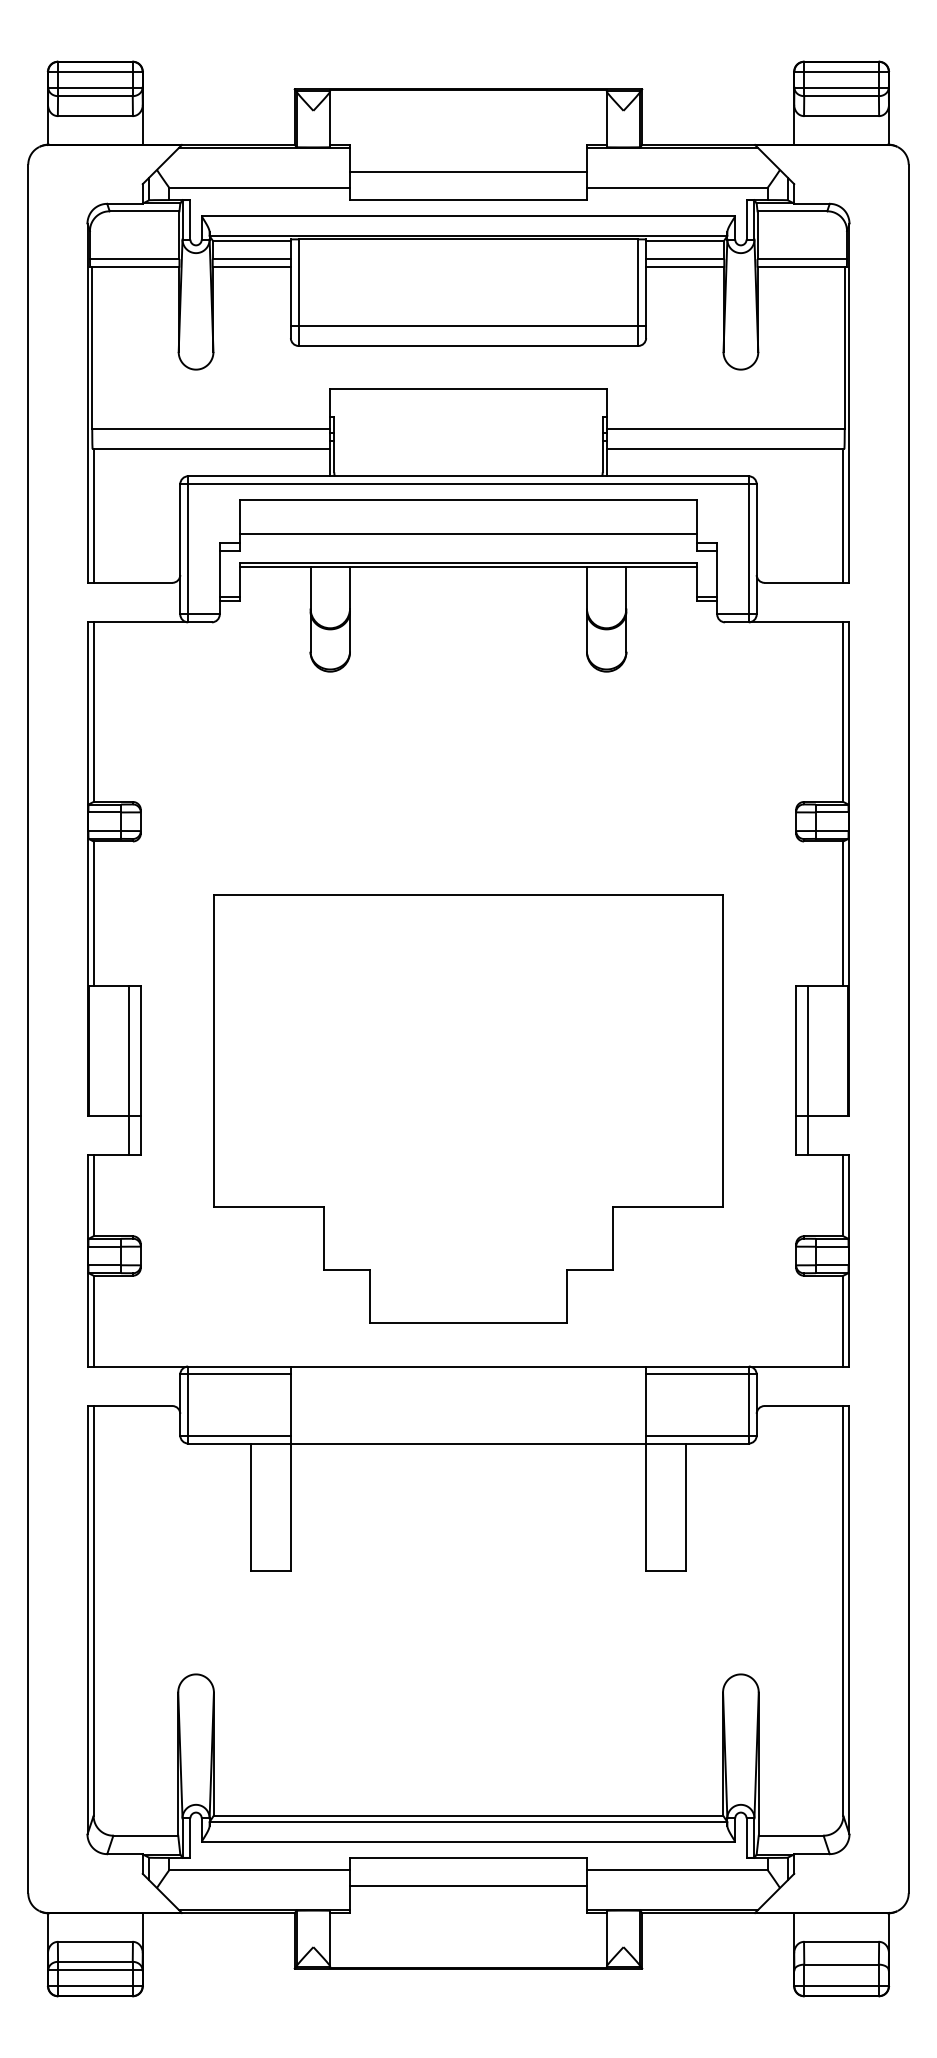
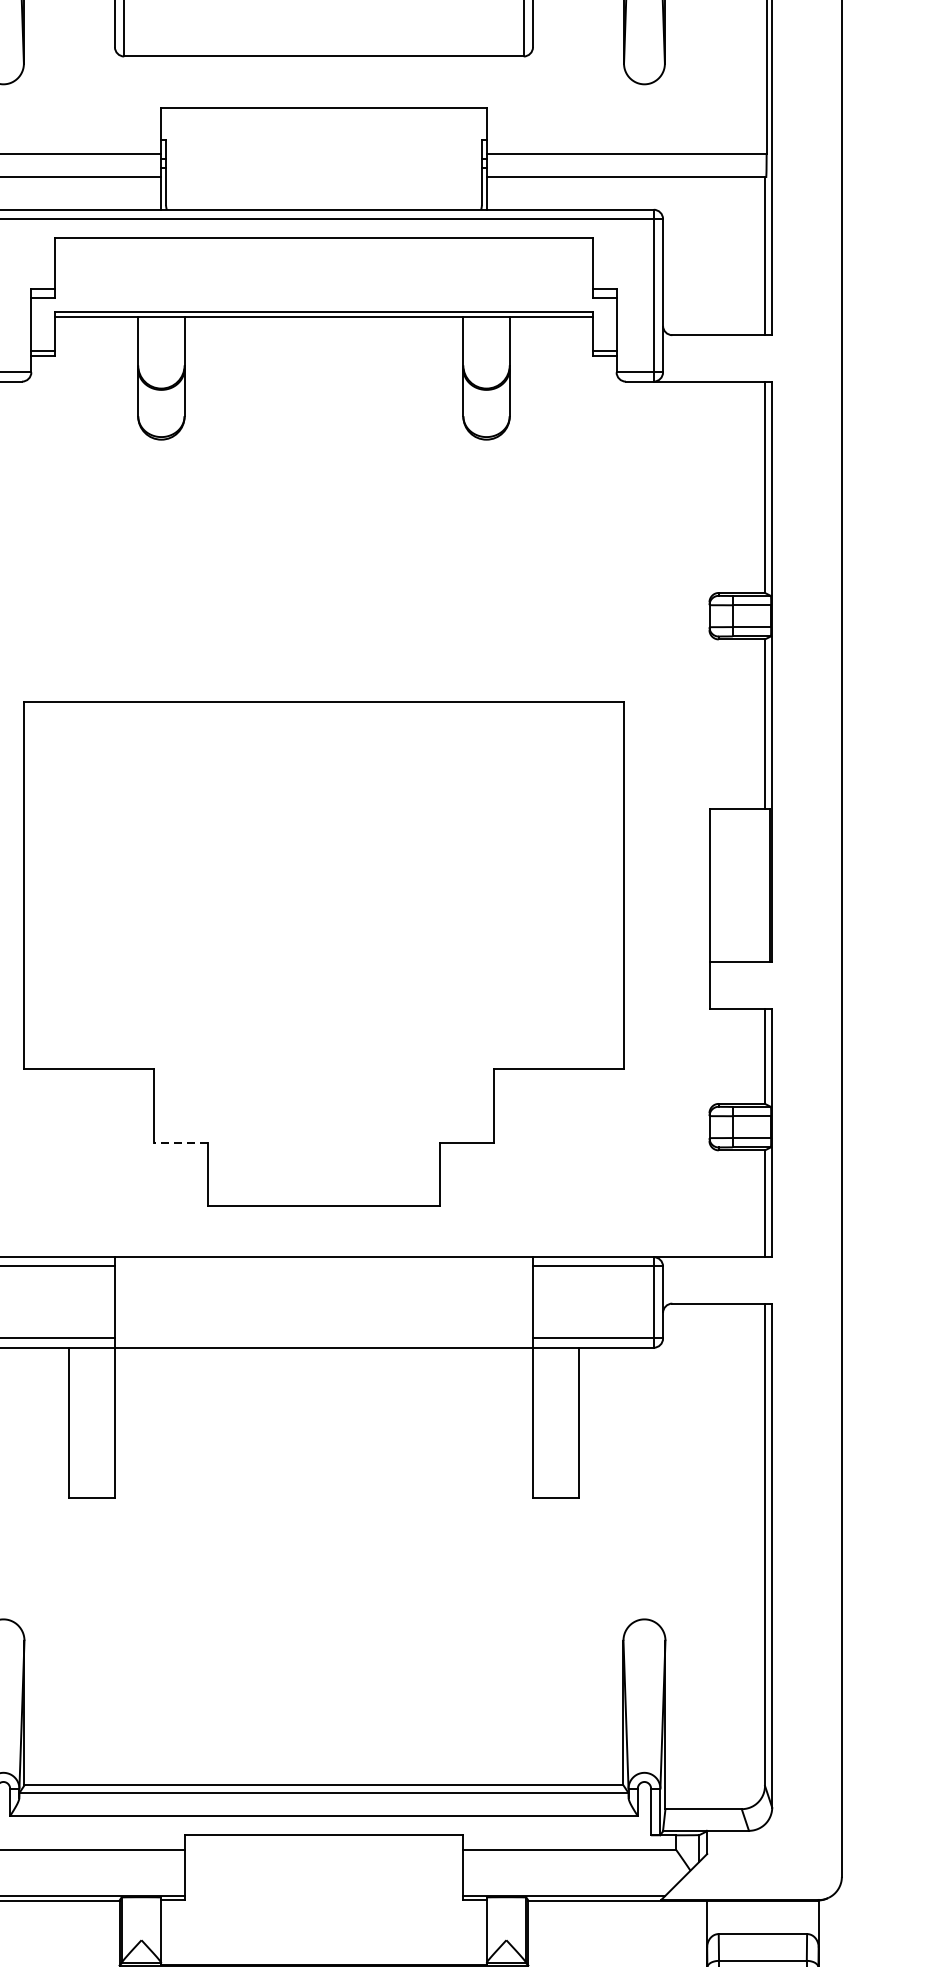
line: (468, 326) -> (323, 33), removed
line: (468, 533) -> (323, 277), removed
line: (808, 1070) -> (723, 908), removed
line: (347, 1269) -> (181, 1143), solid -> dashed
line: (468, 1885) -> (323, 1867), removed

